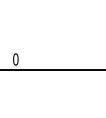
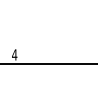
text: (15, 59) -> (14, 54), 0 -> 4

